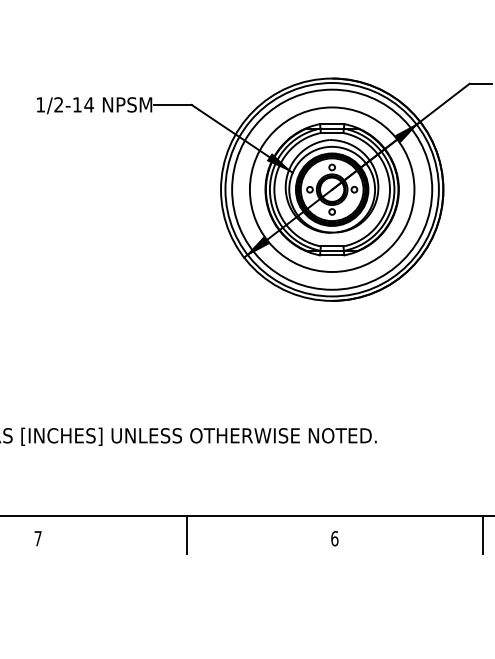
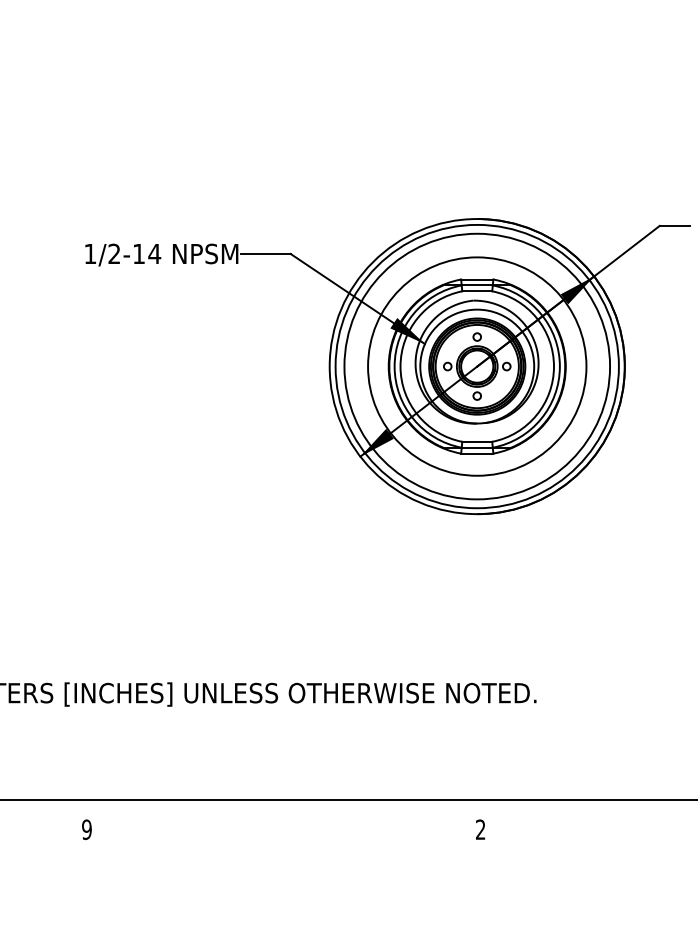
line: (186, 534) -> (283, 824), removed
line: (483, 534) -> (677, 824), removed
text: (37, 538) -> (86, 829), 7 -> 9
text: (334, 538) -> (480, 829), 6 -> 2

